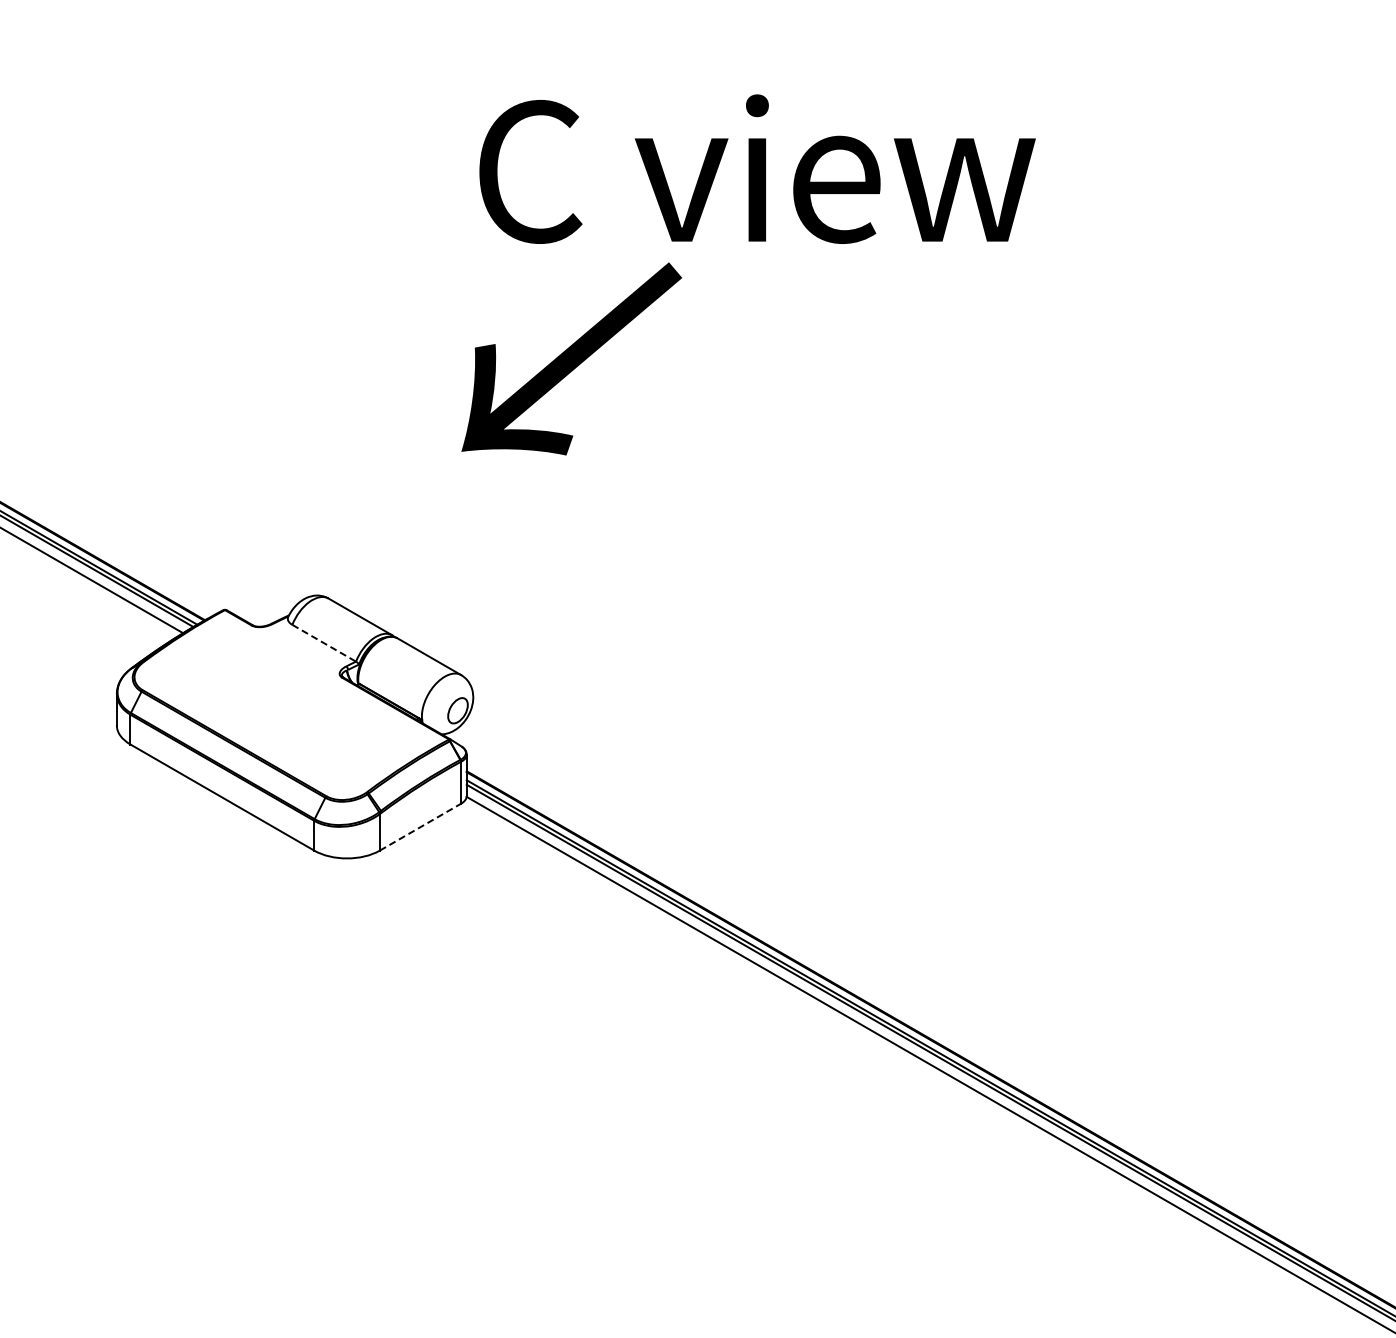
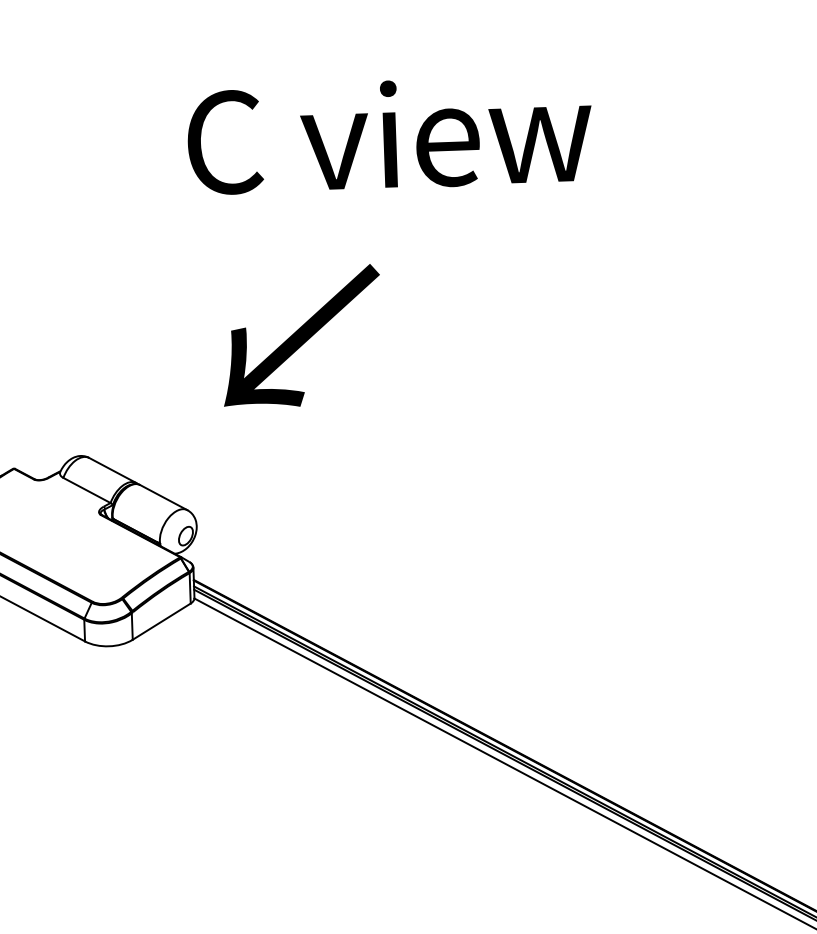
text: (571, 358) -> (301, 336), moved
line: (324, 643) -> (87, 490), dashed -> solid
line: (420, 827) -> (161, 621), dashed -> solid

